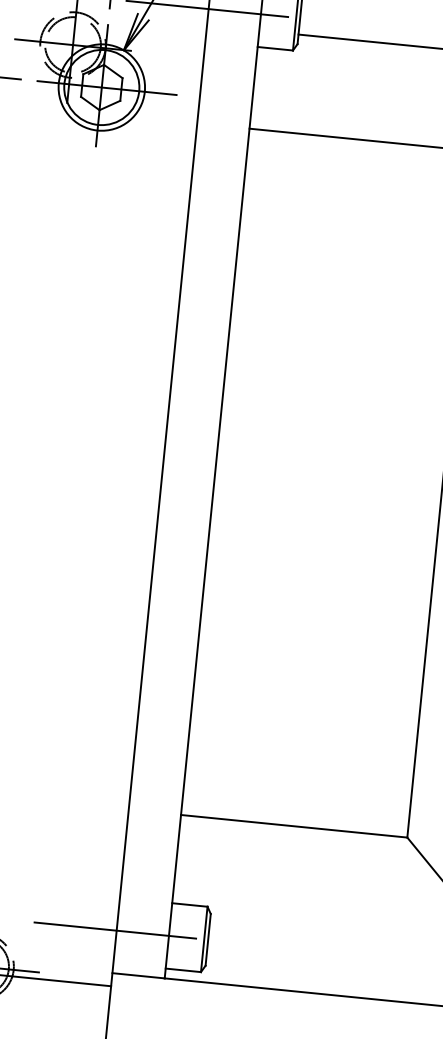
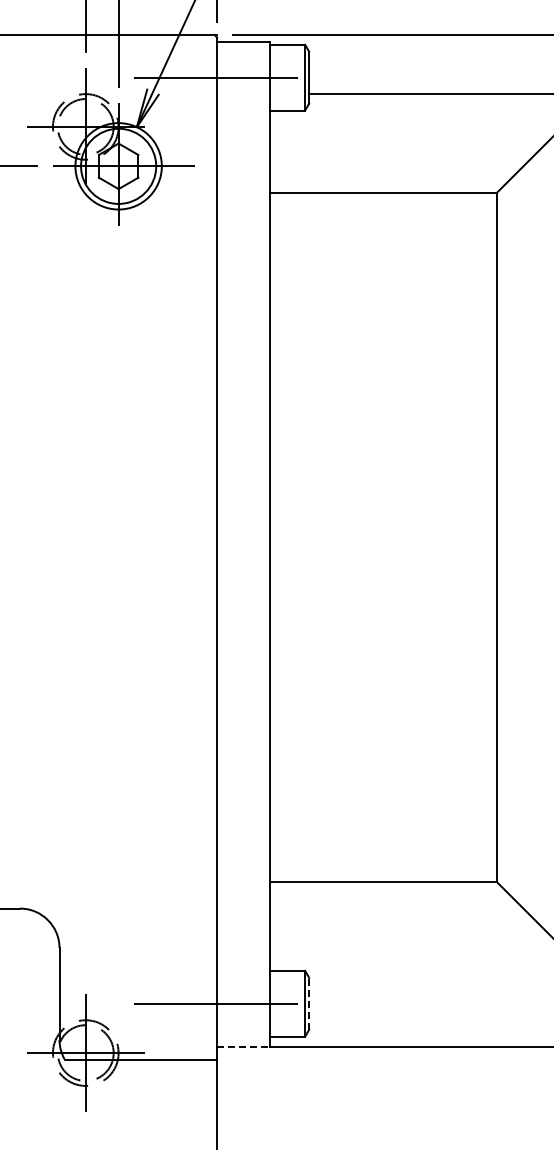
line: (208, 939) -> (309, 1003), solid -> dashed
line: (138, 975) -> (243, 1046), solid -> dashed

